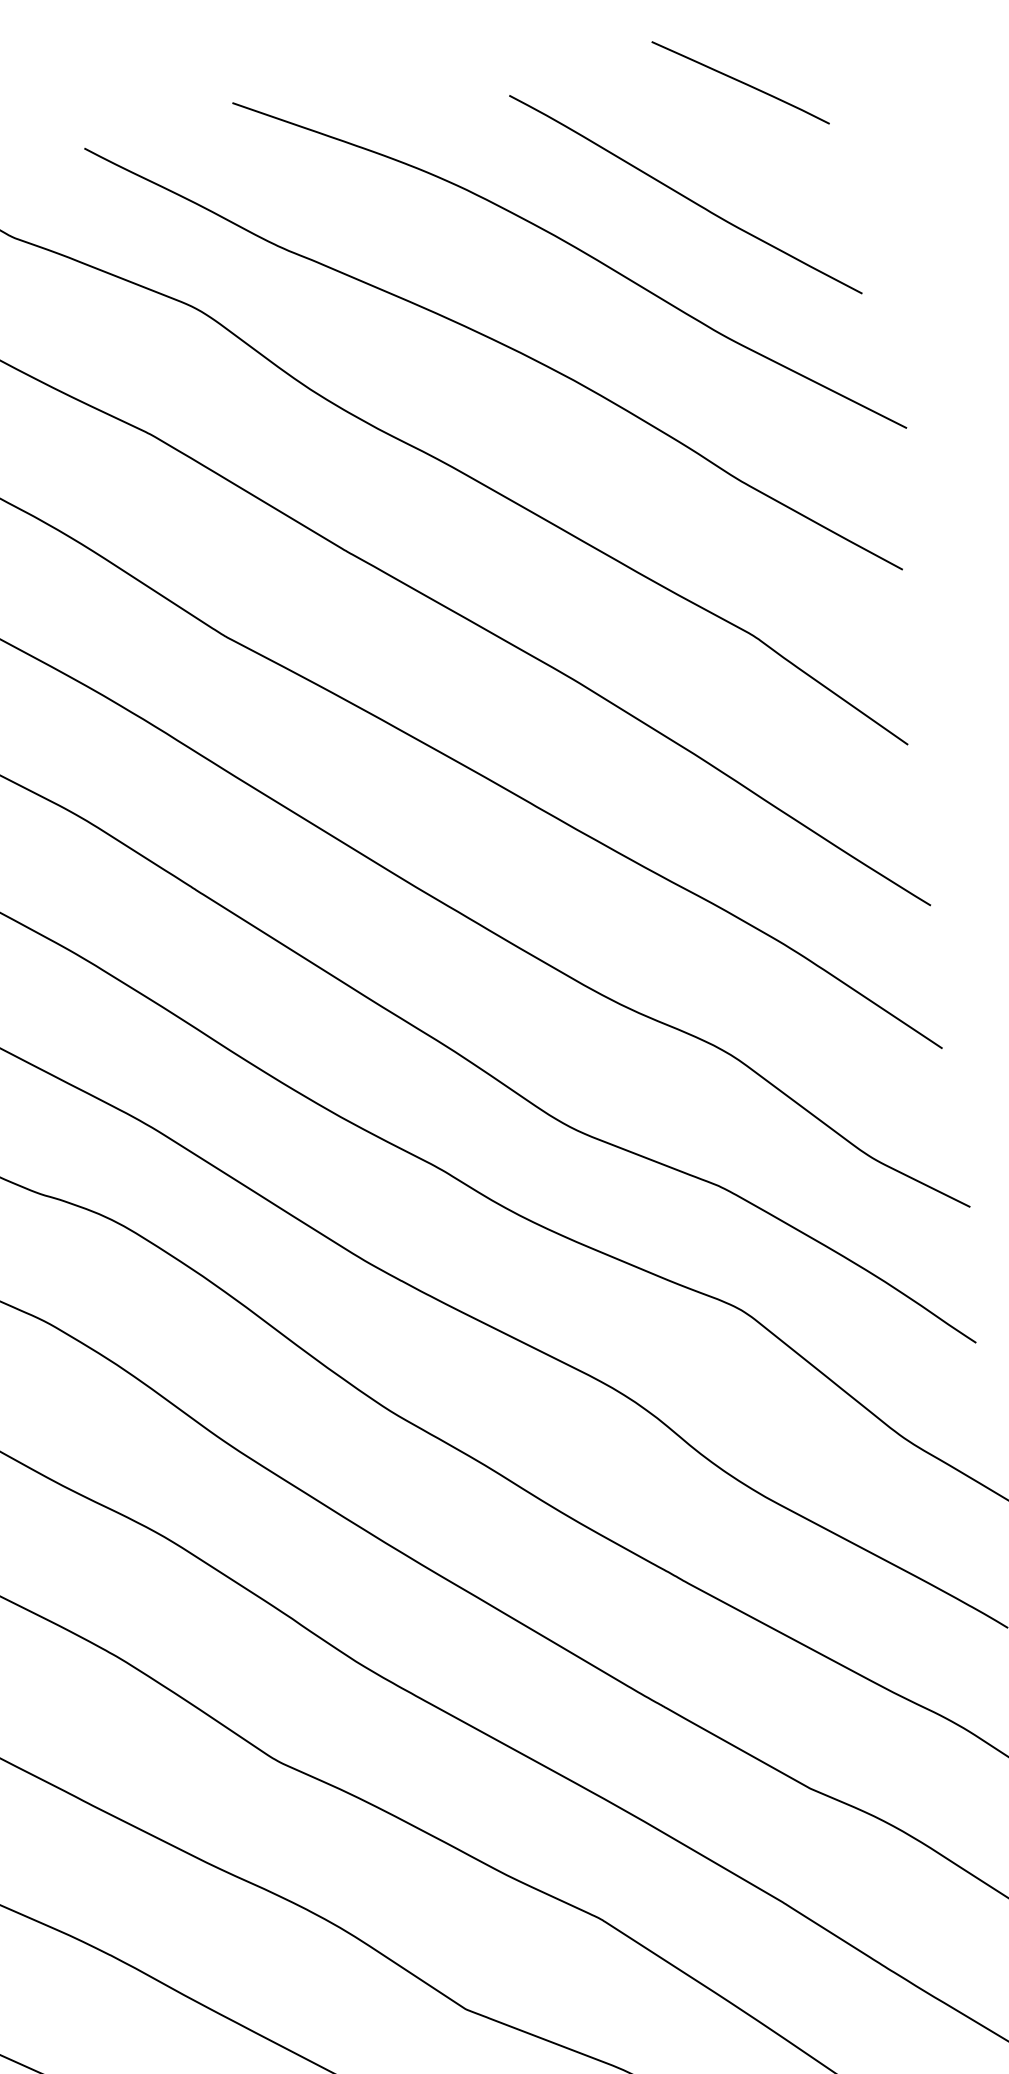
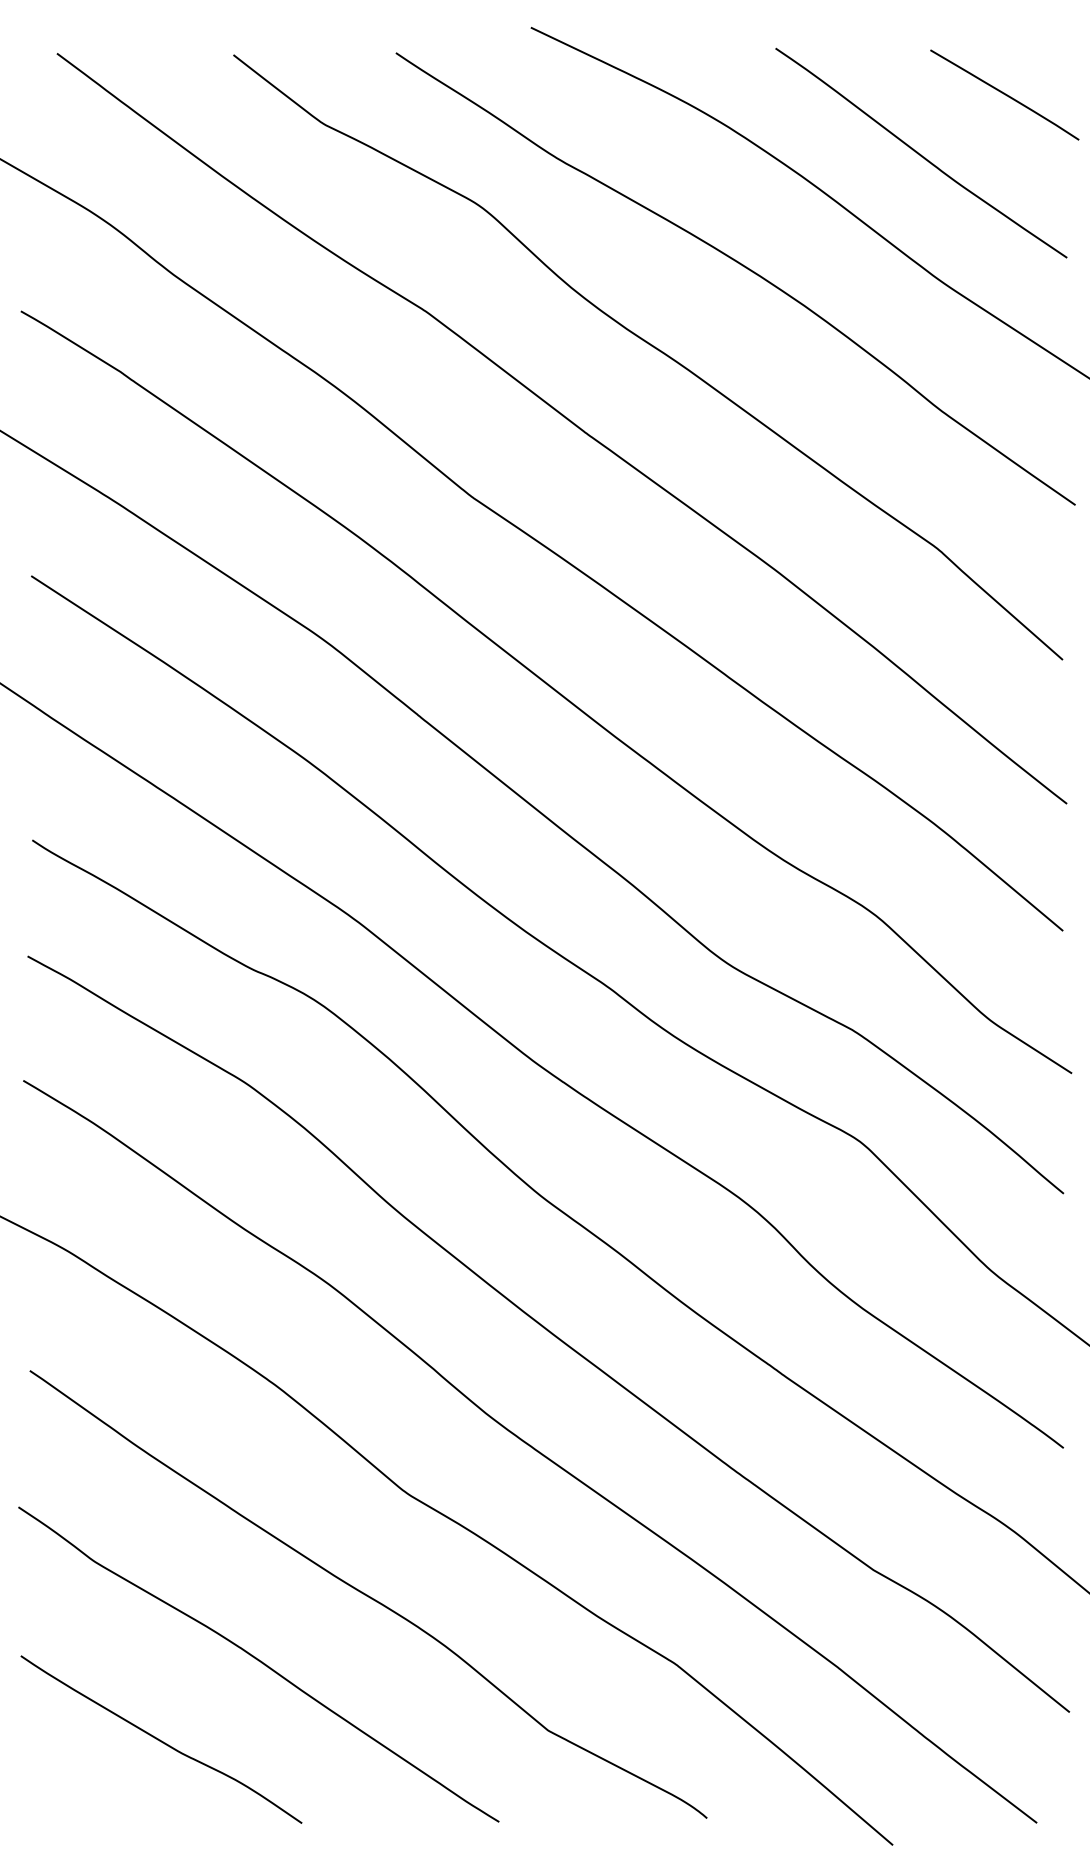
curve: (740, 82) -> (1004, 94), moved

